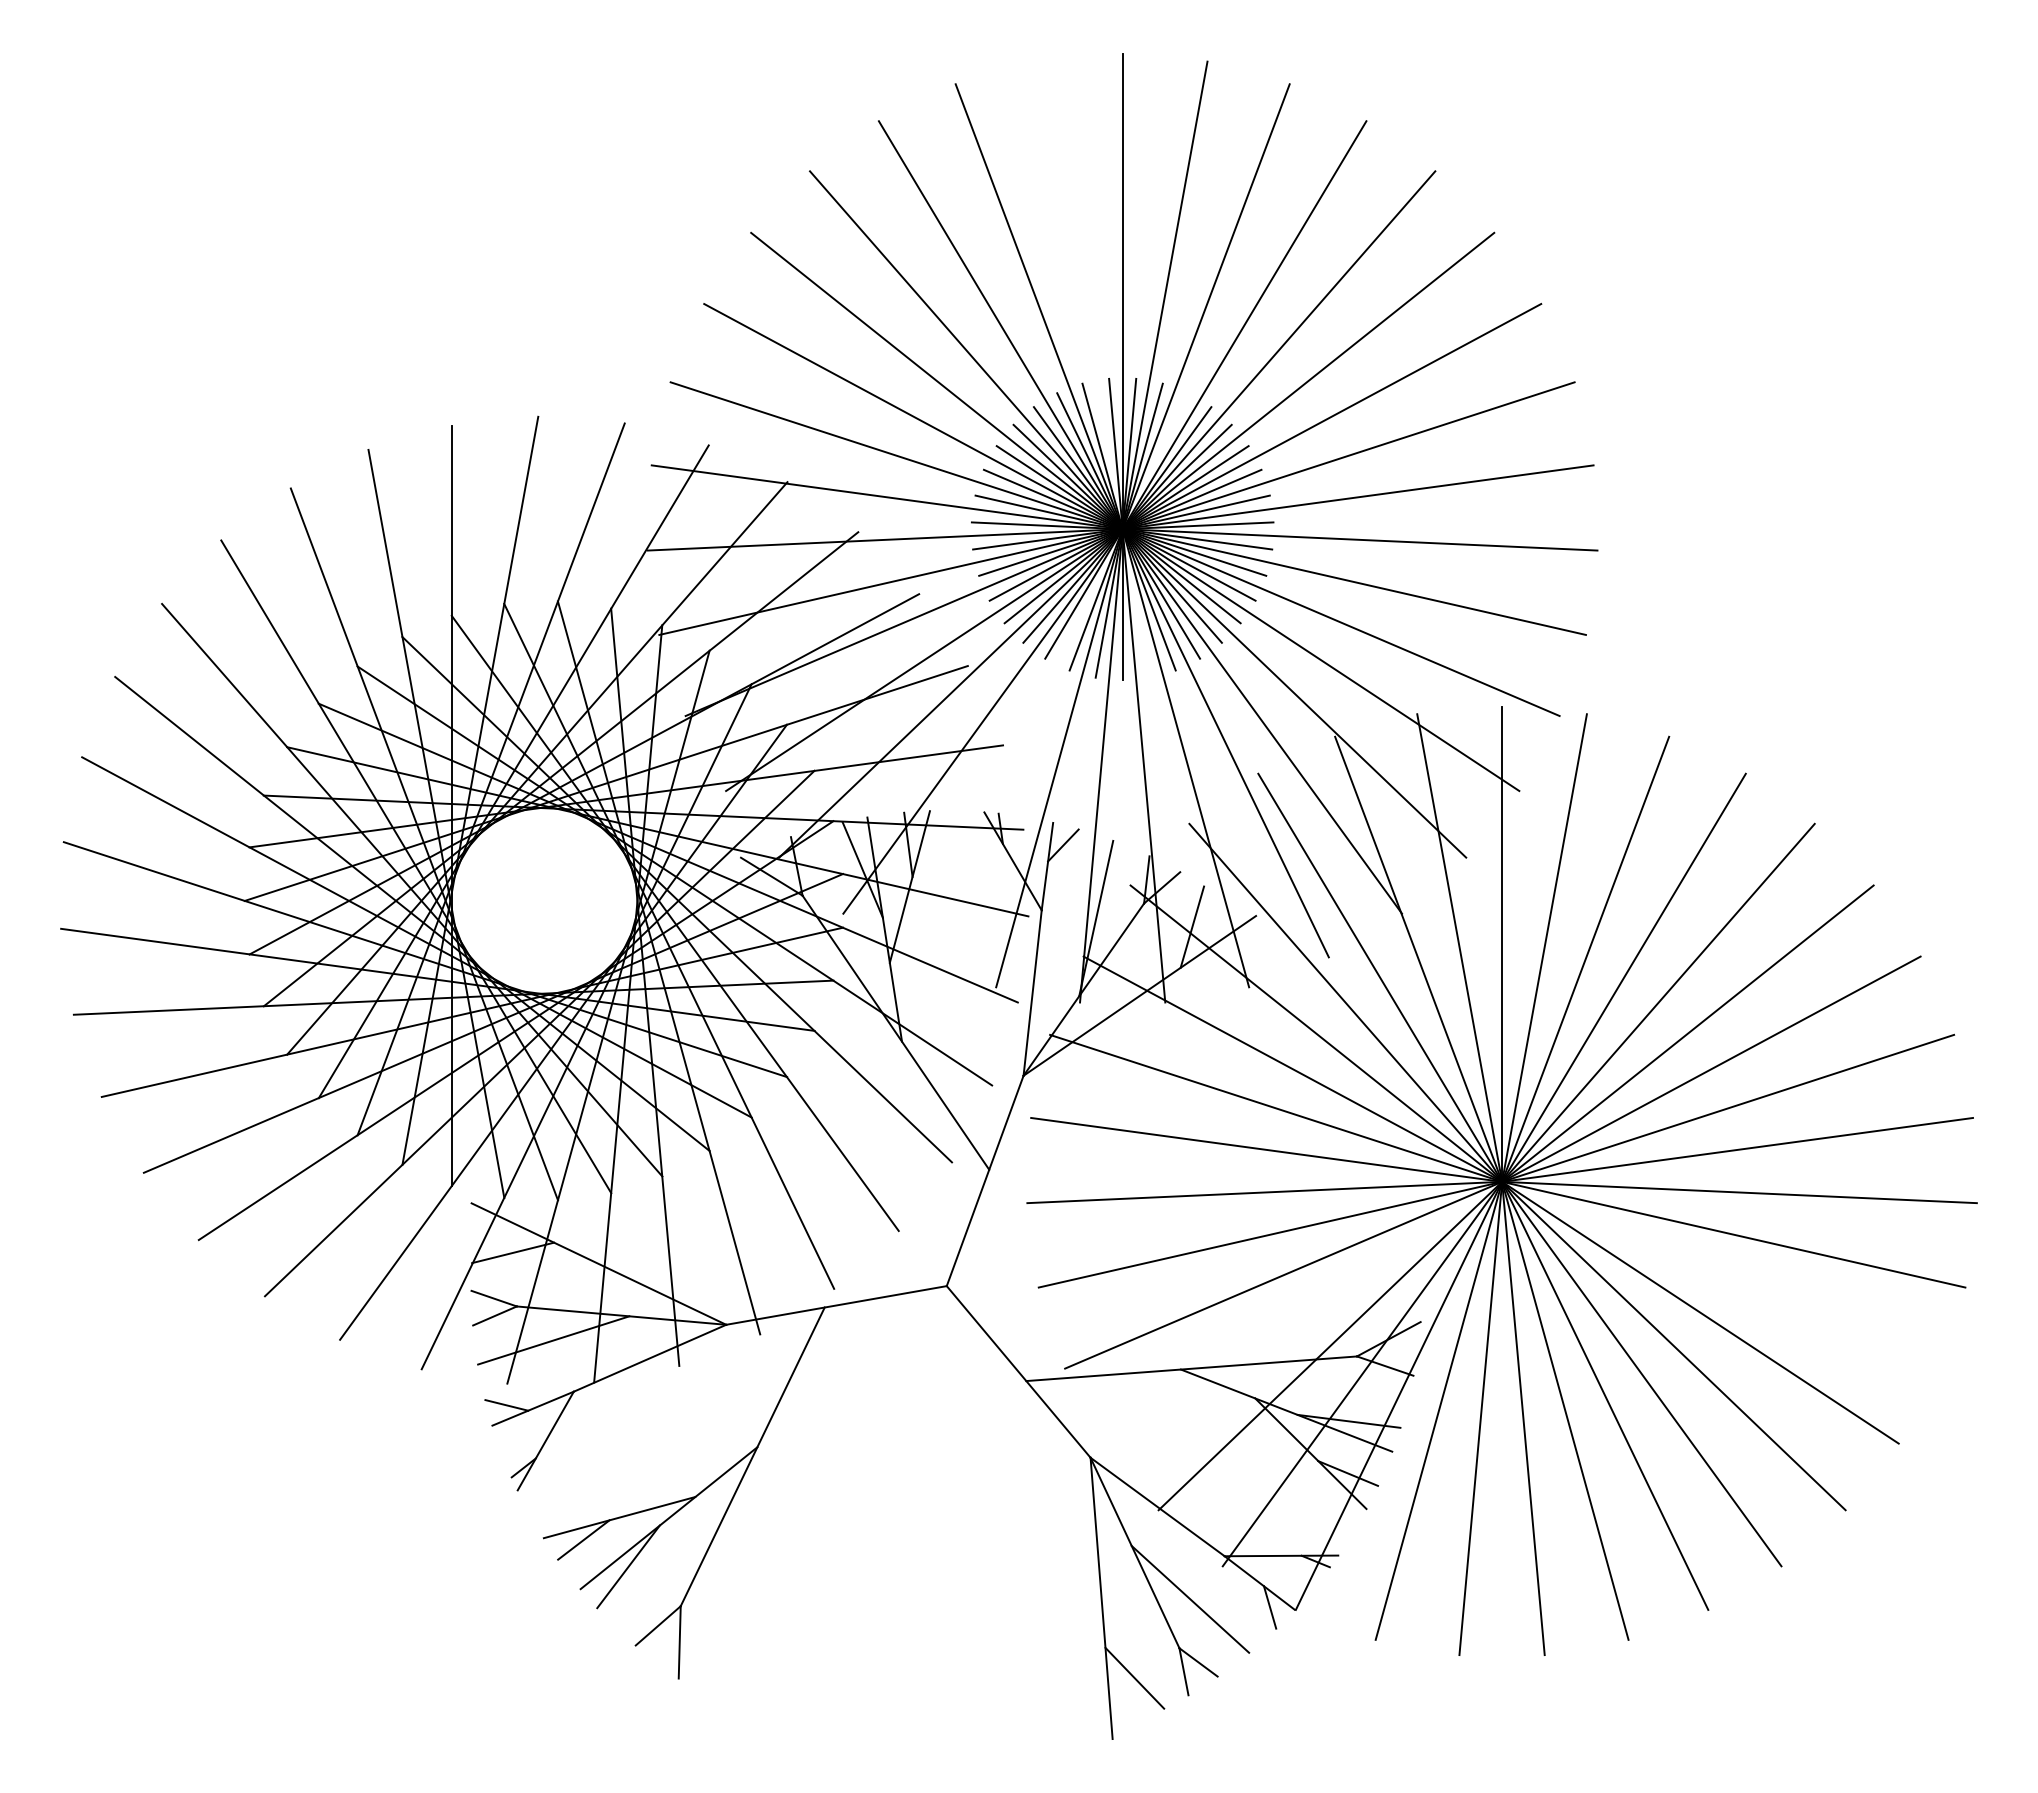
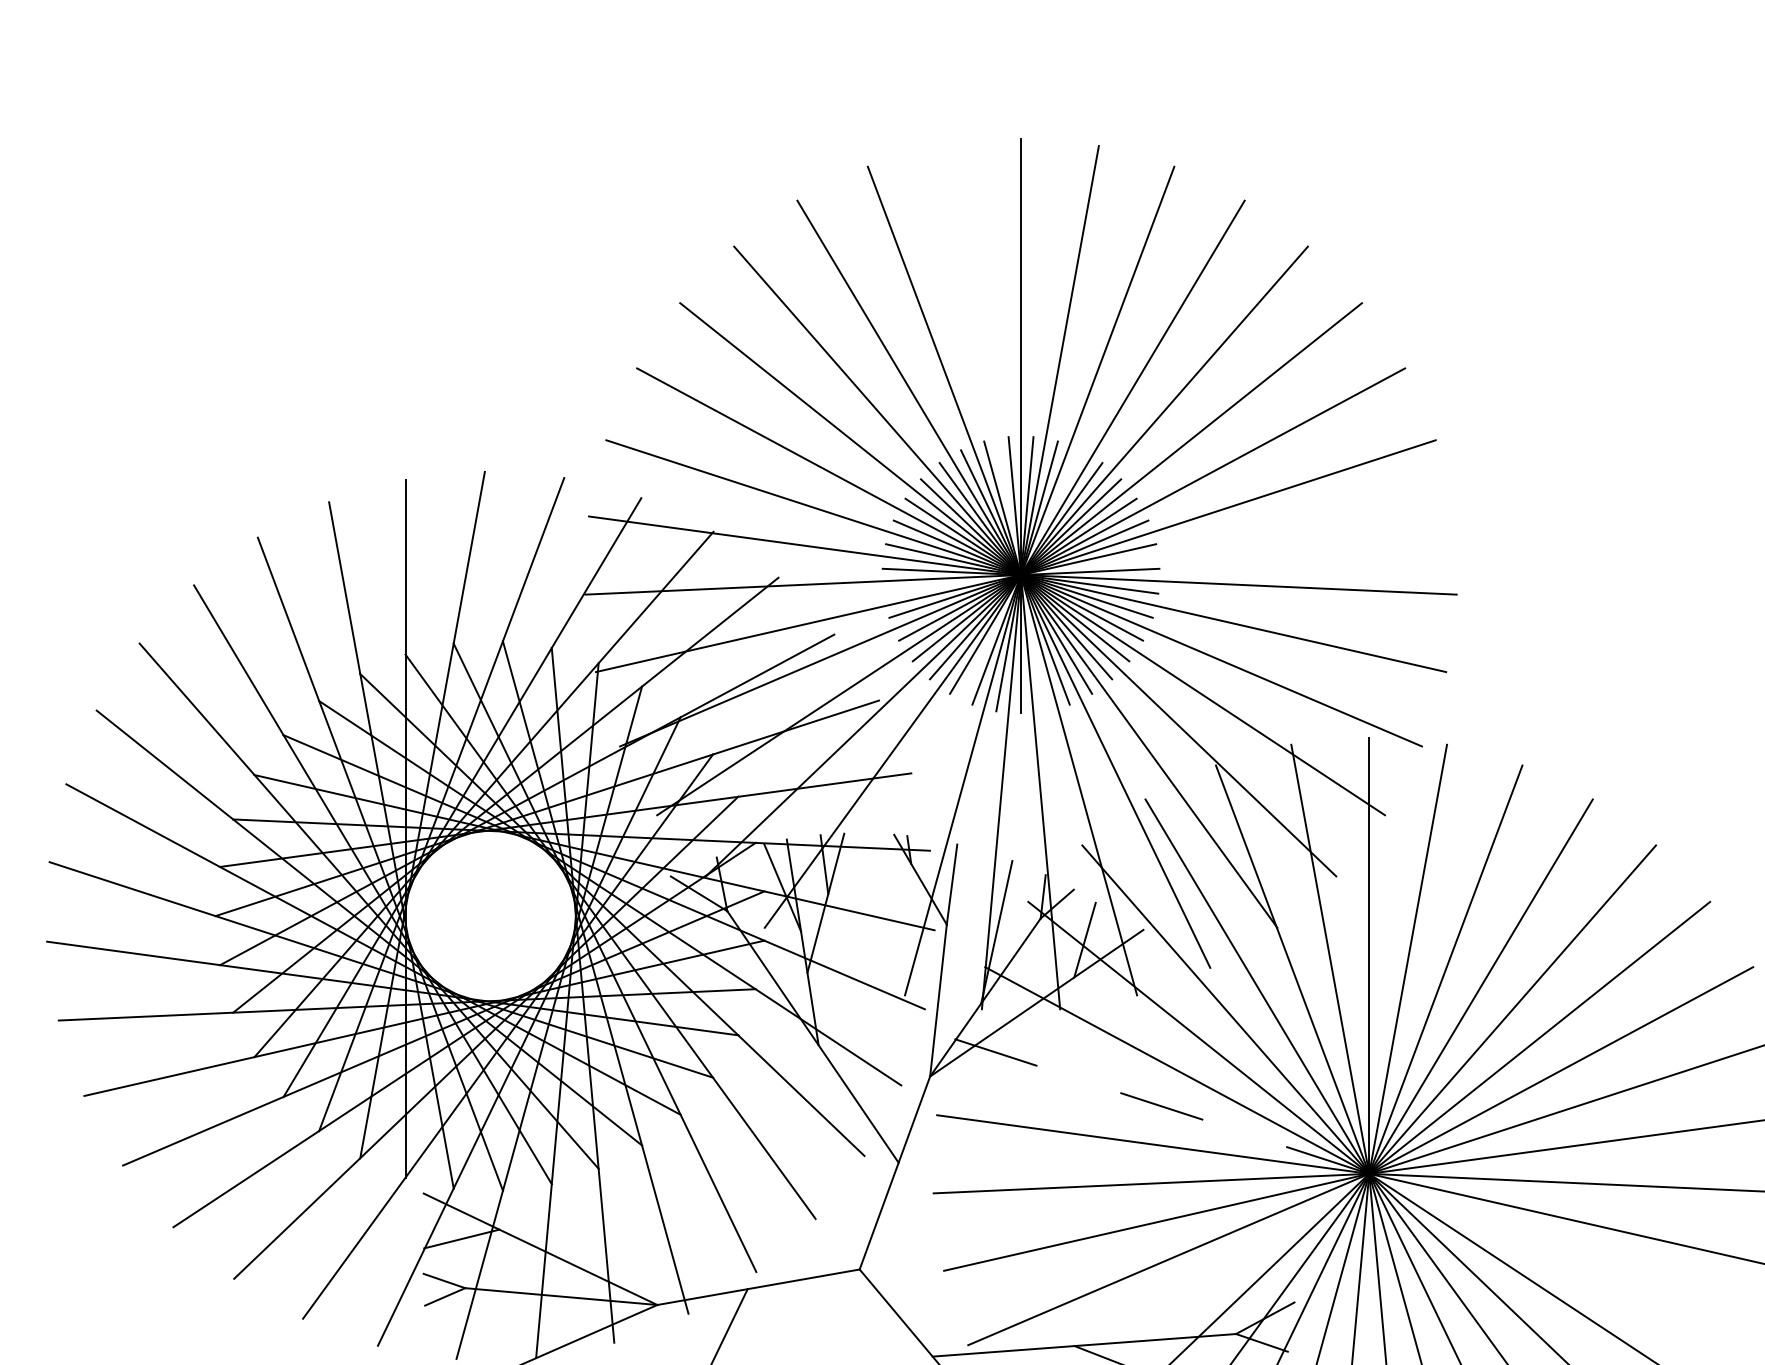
line: (1283, 507) -> (1168, 555), removed
line: (1063, 845) -> (966, 865), removed
line: (1276, 1108) -> (1162, 1106), solid -> dashed
line: (553, 1340) -> (498, 1319), removed

